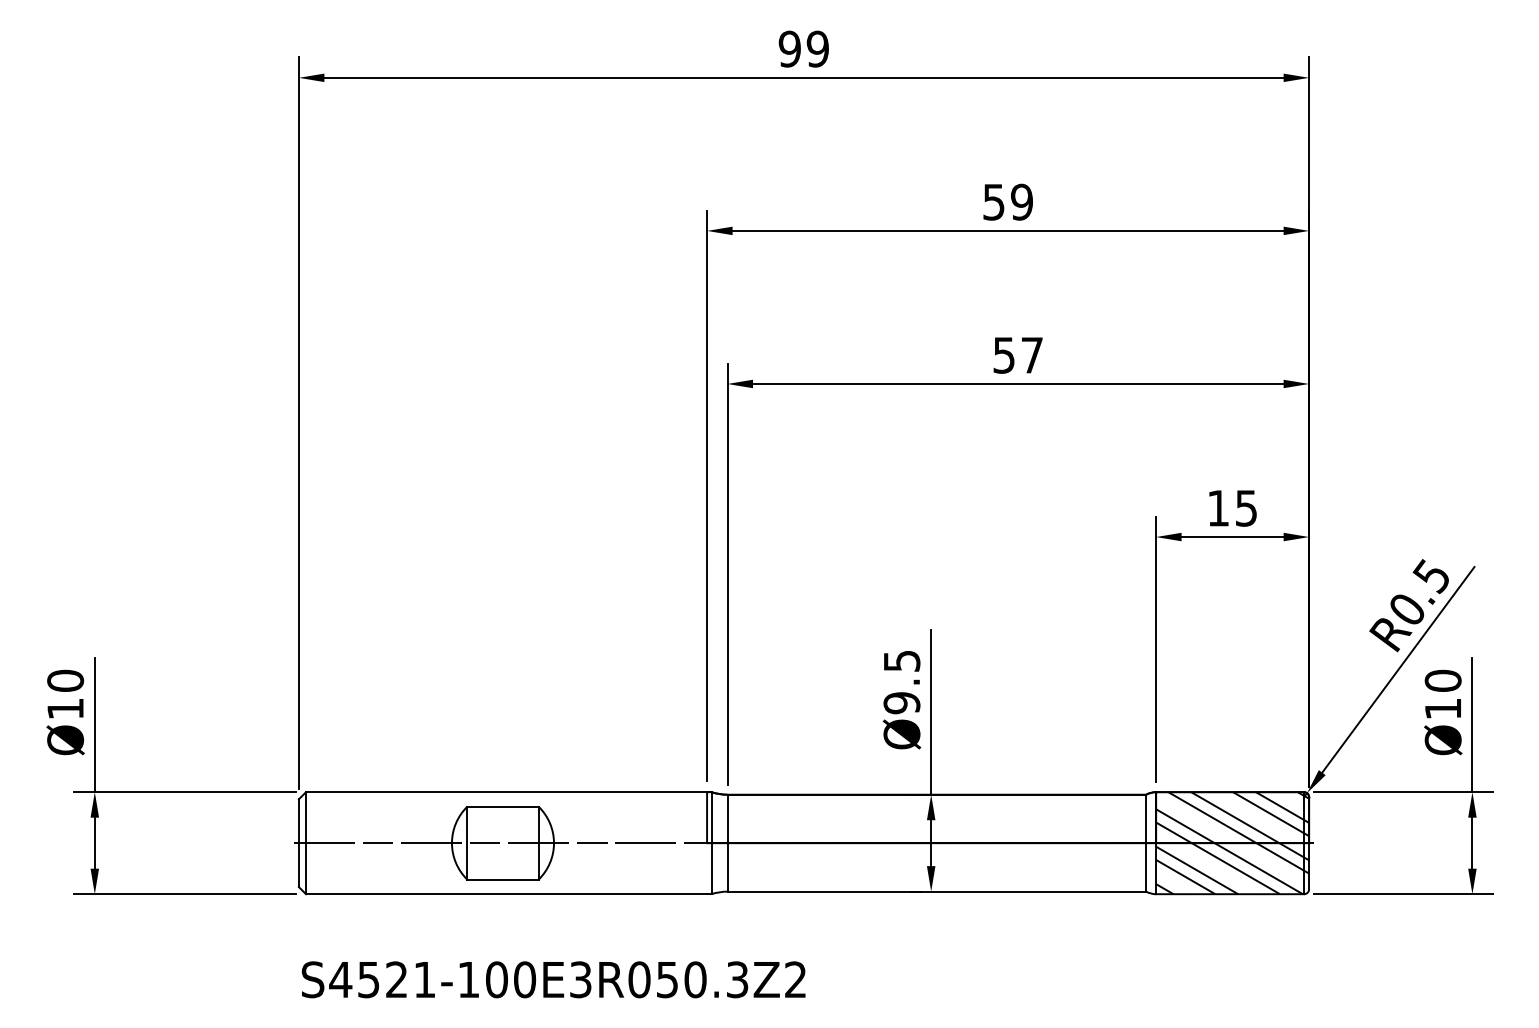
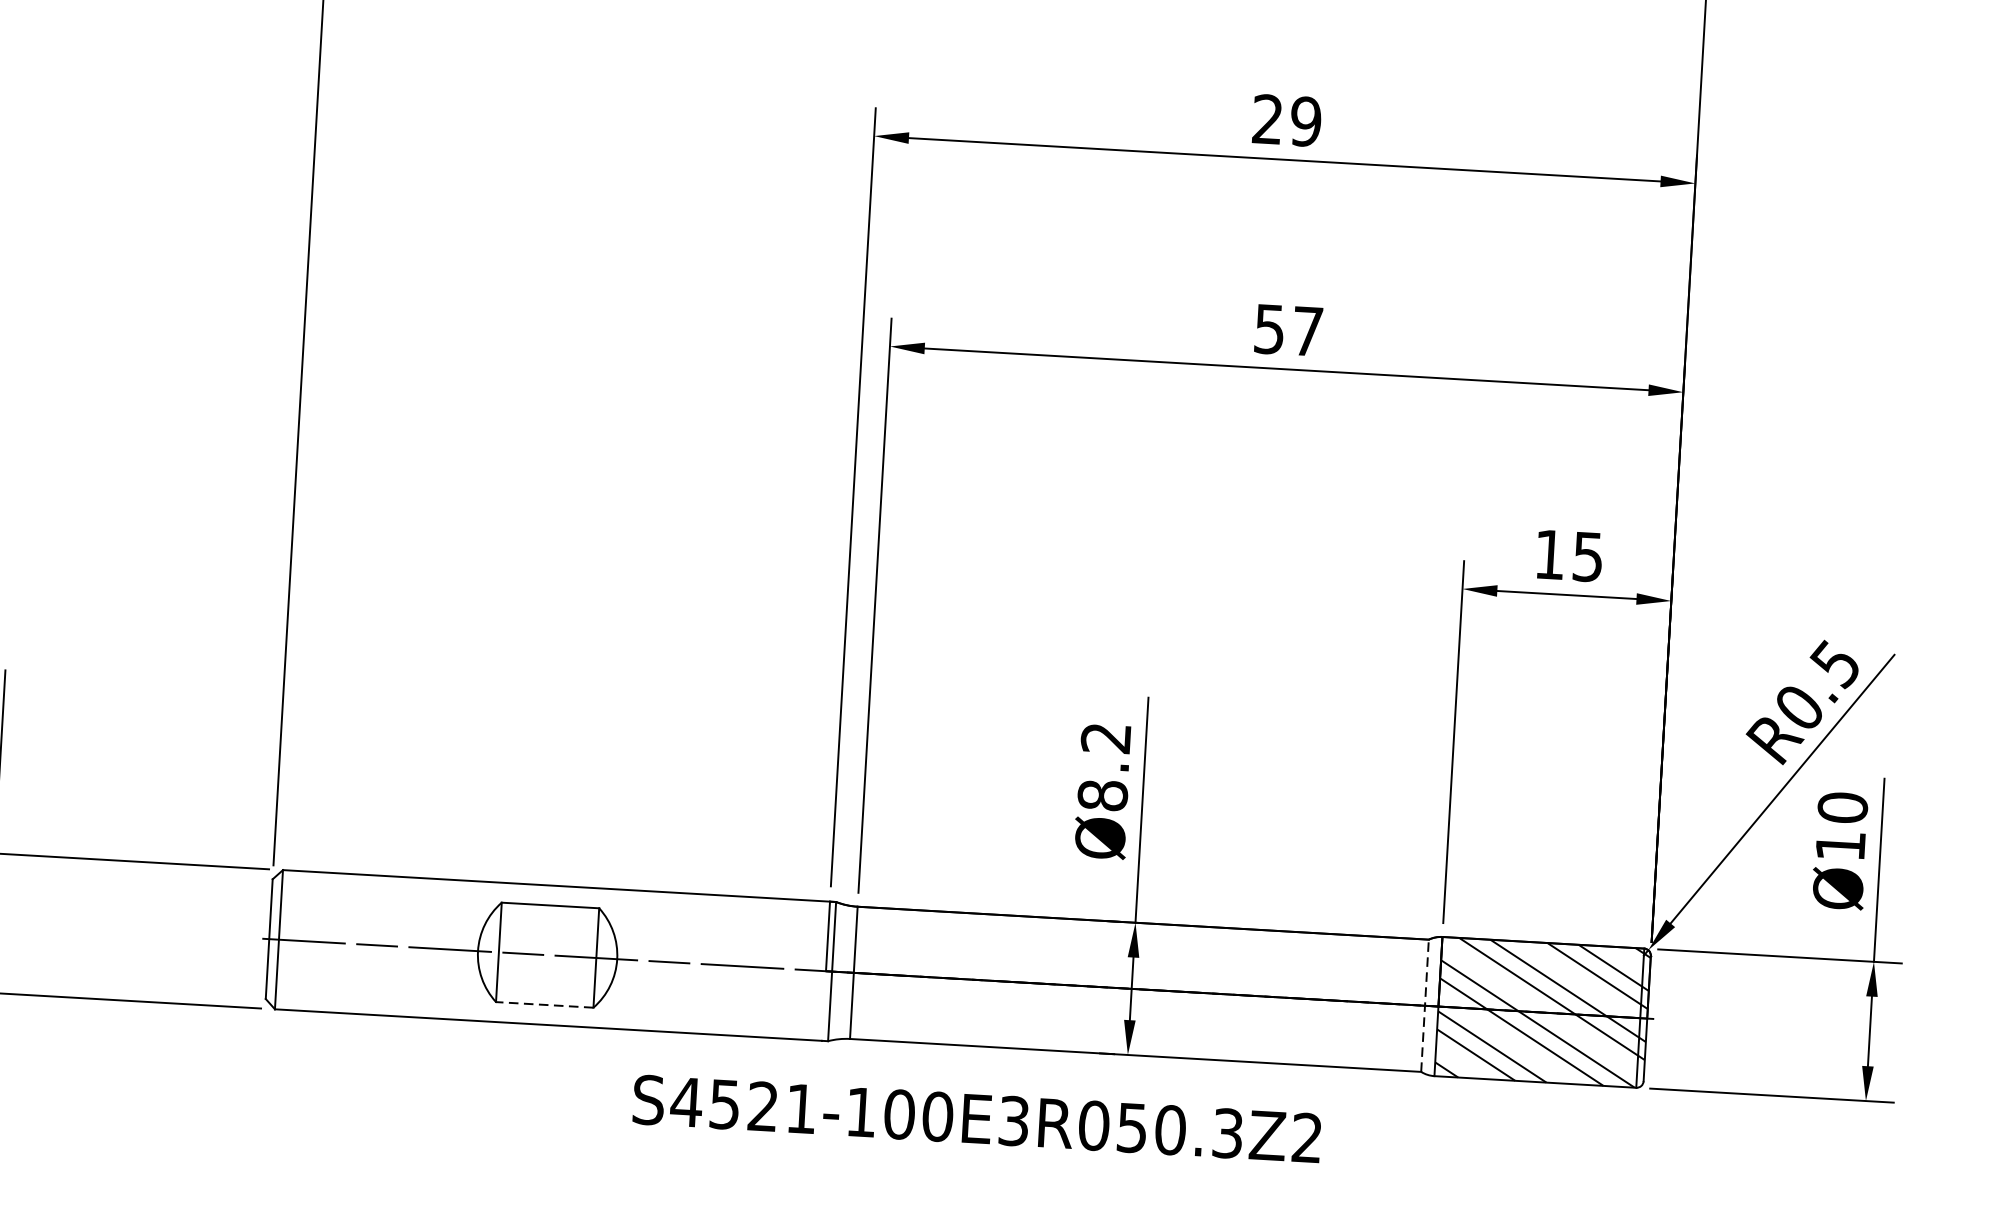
text: (993, 201) -> (1267, 118), 59 -> 29
text: (901, 682) -> (1103, 767), Ø9.5 -> Ø8.2
line: (1146, 842) -> (1425, 1004), solid -> dashed
line: (503, 879) -> (545, 1004), solid -> dashed
text: (553, 979) -> (976, 1118), moved

